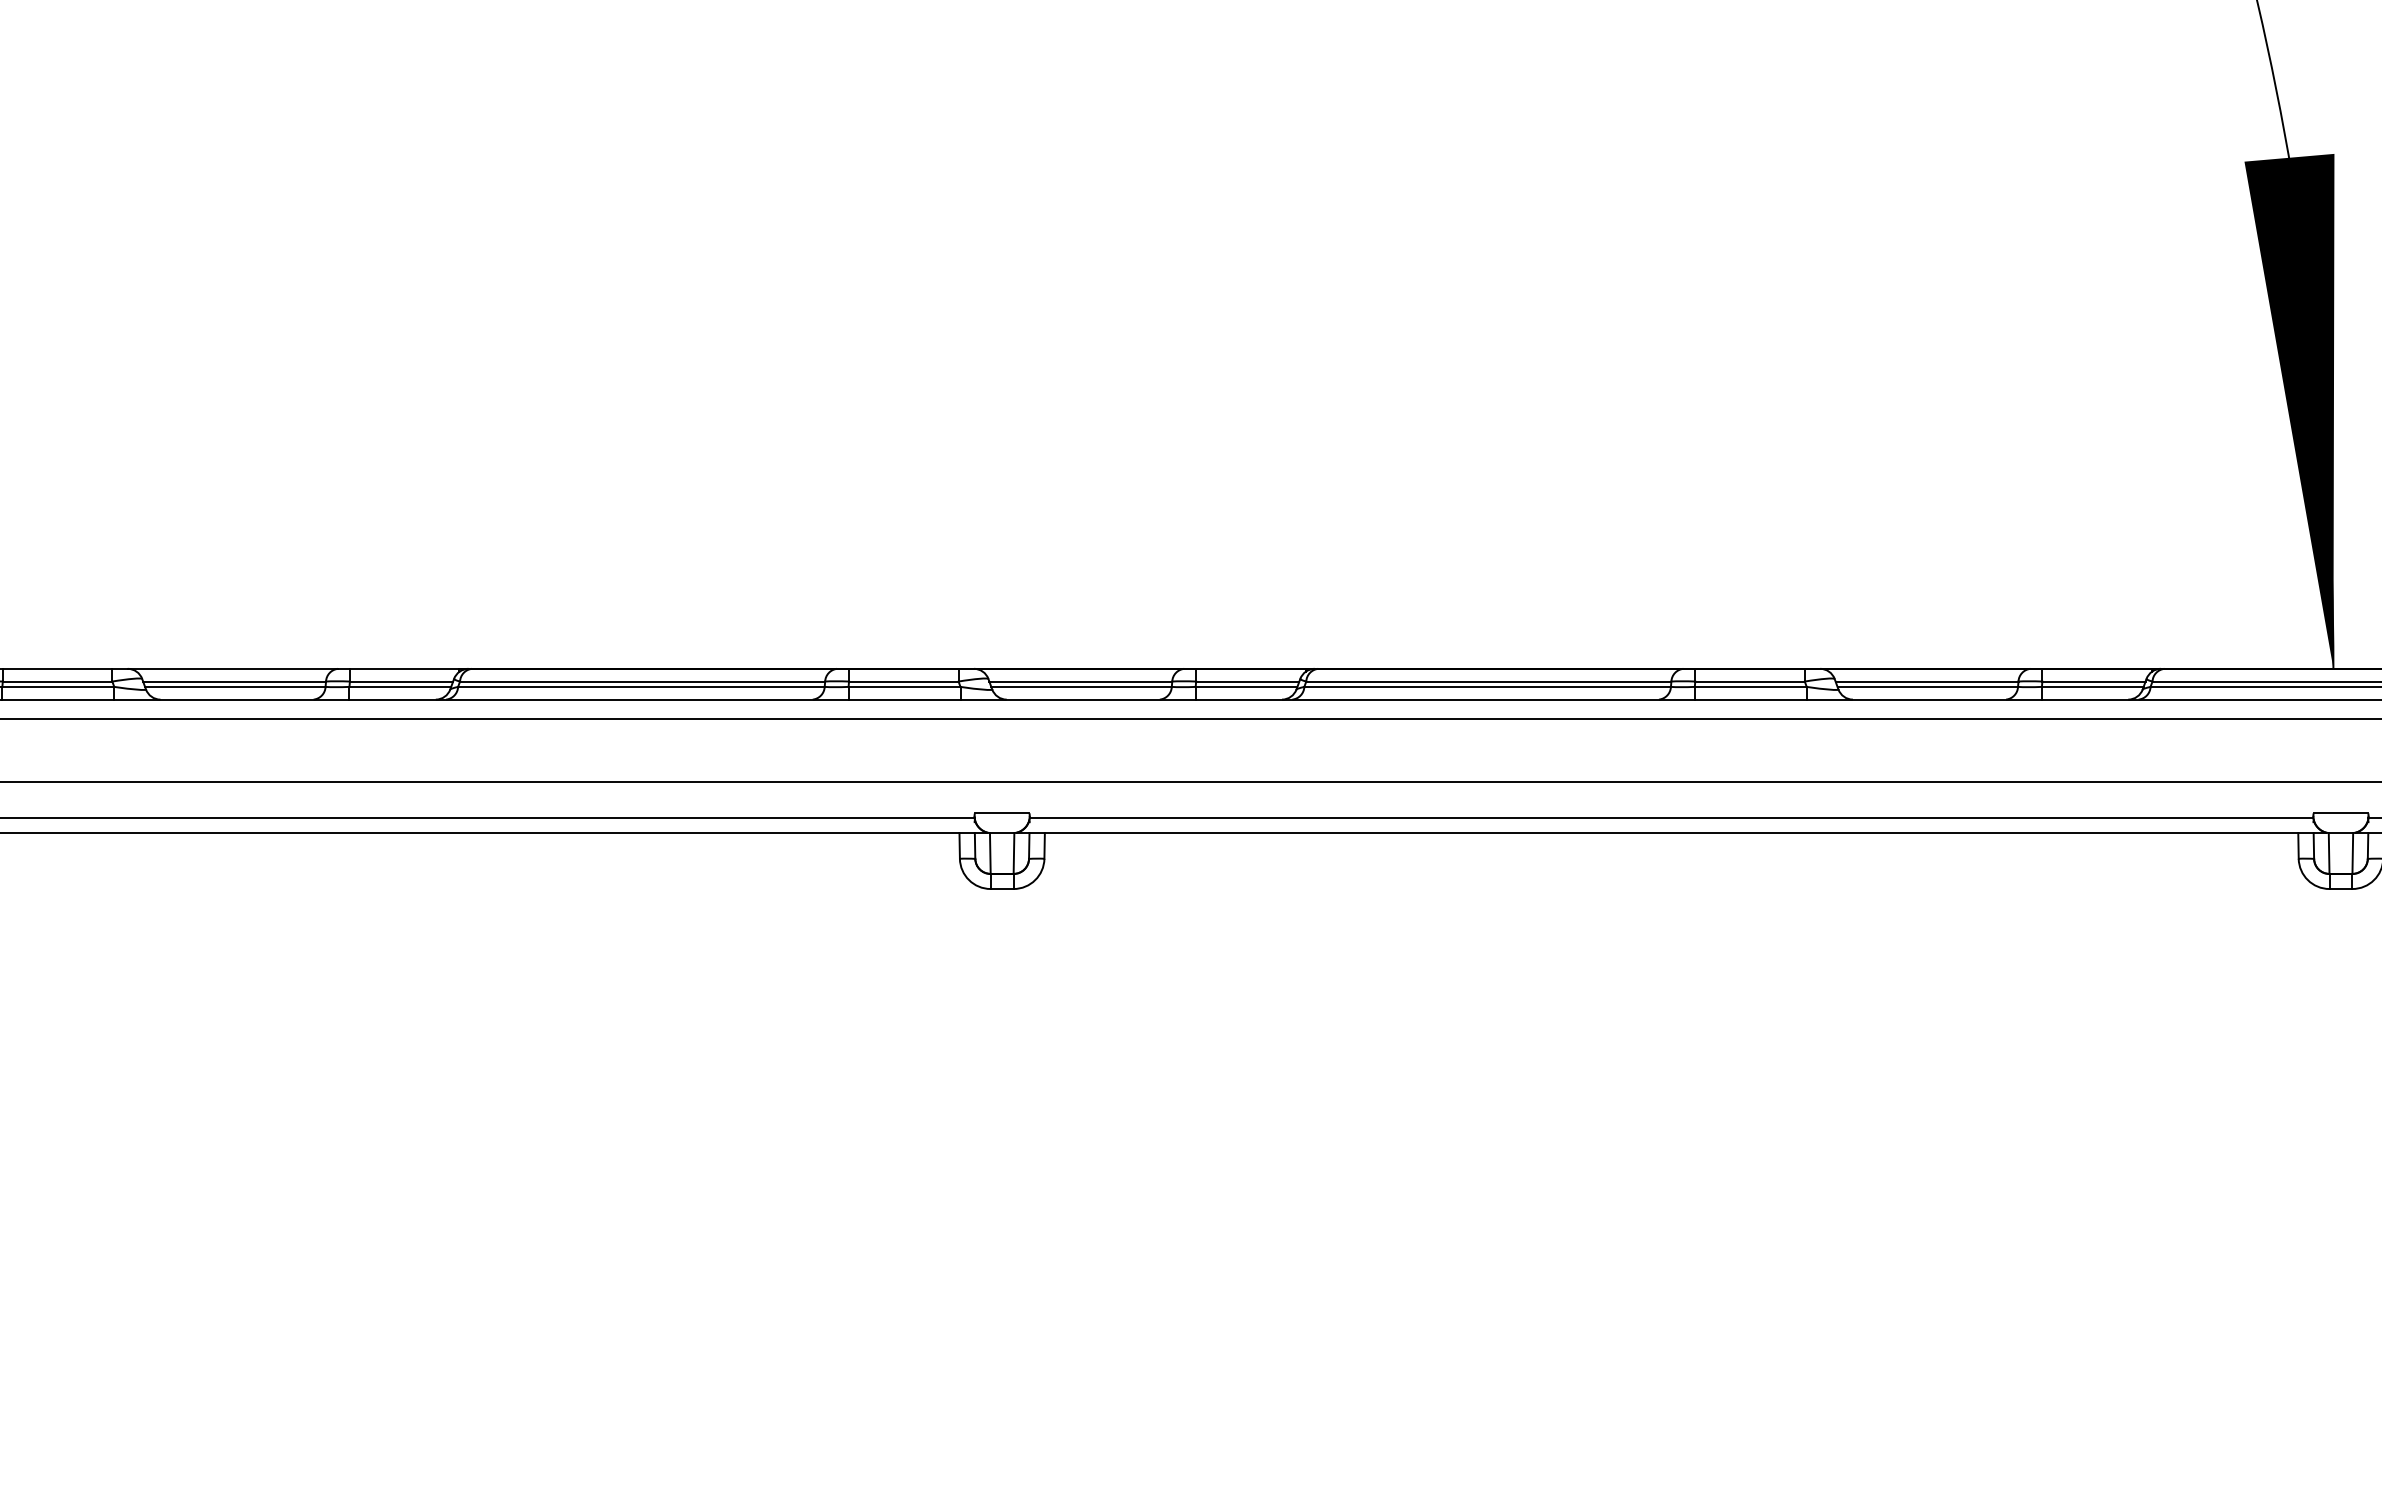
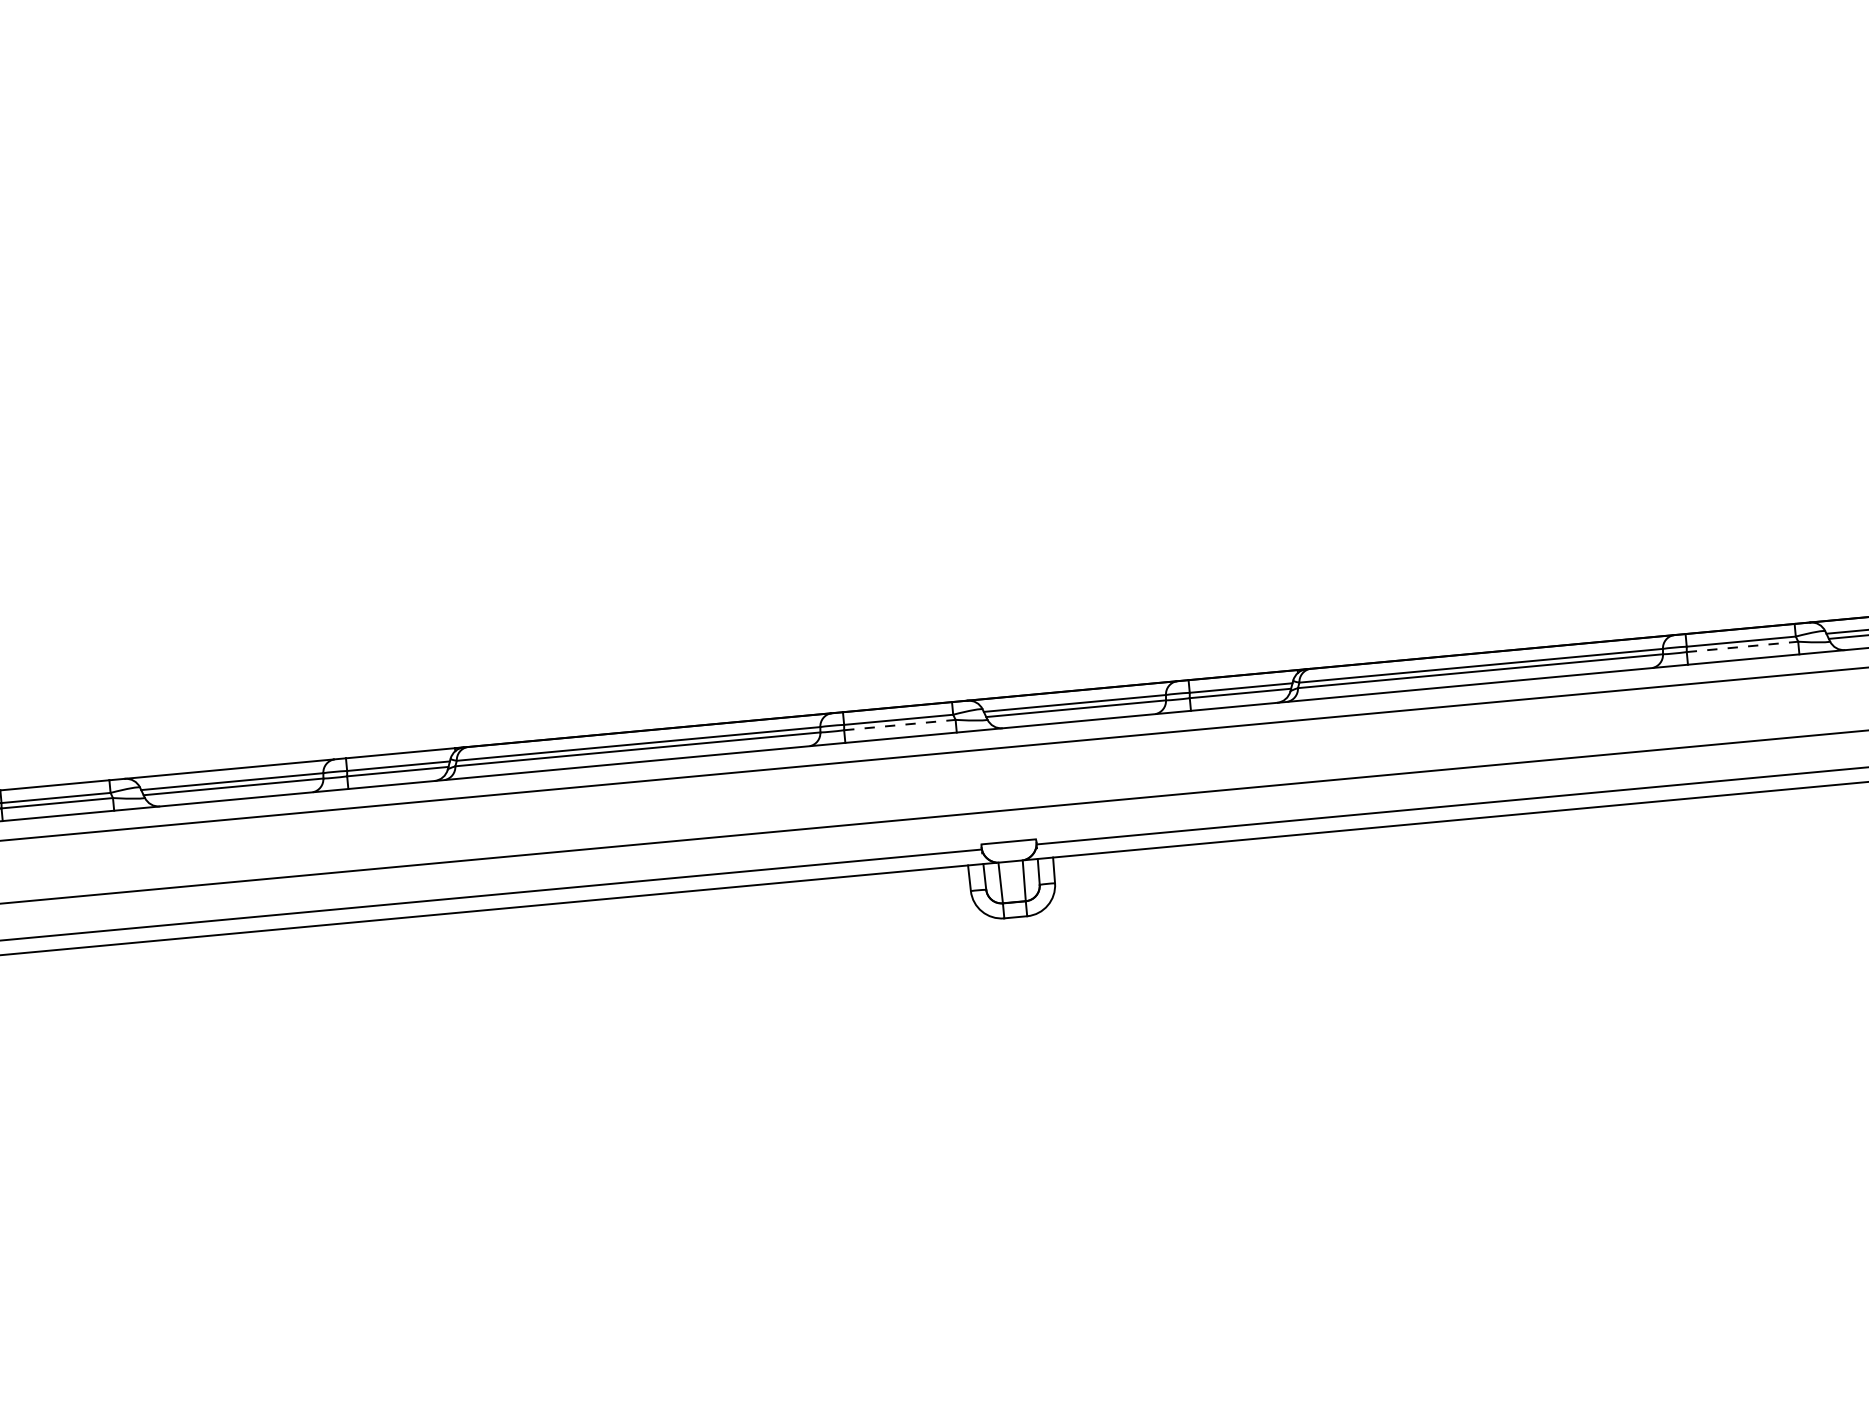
line: (904, 686) -> (899, 724), solid -> dashed
line: (1750, 686) -> (1742, 646), solid -> dashed

